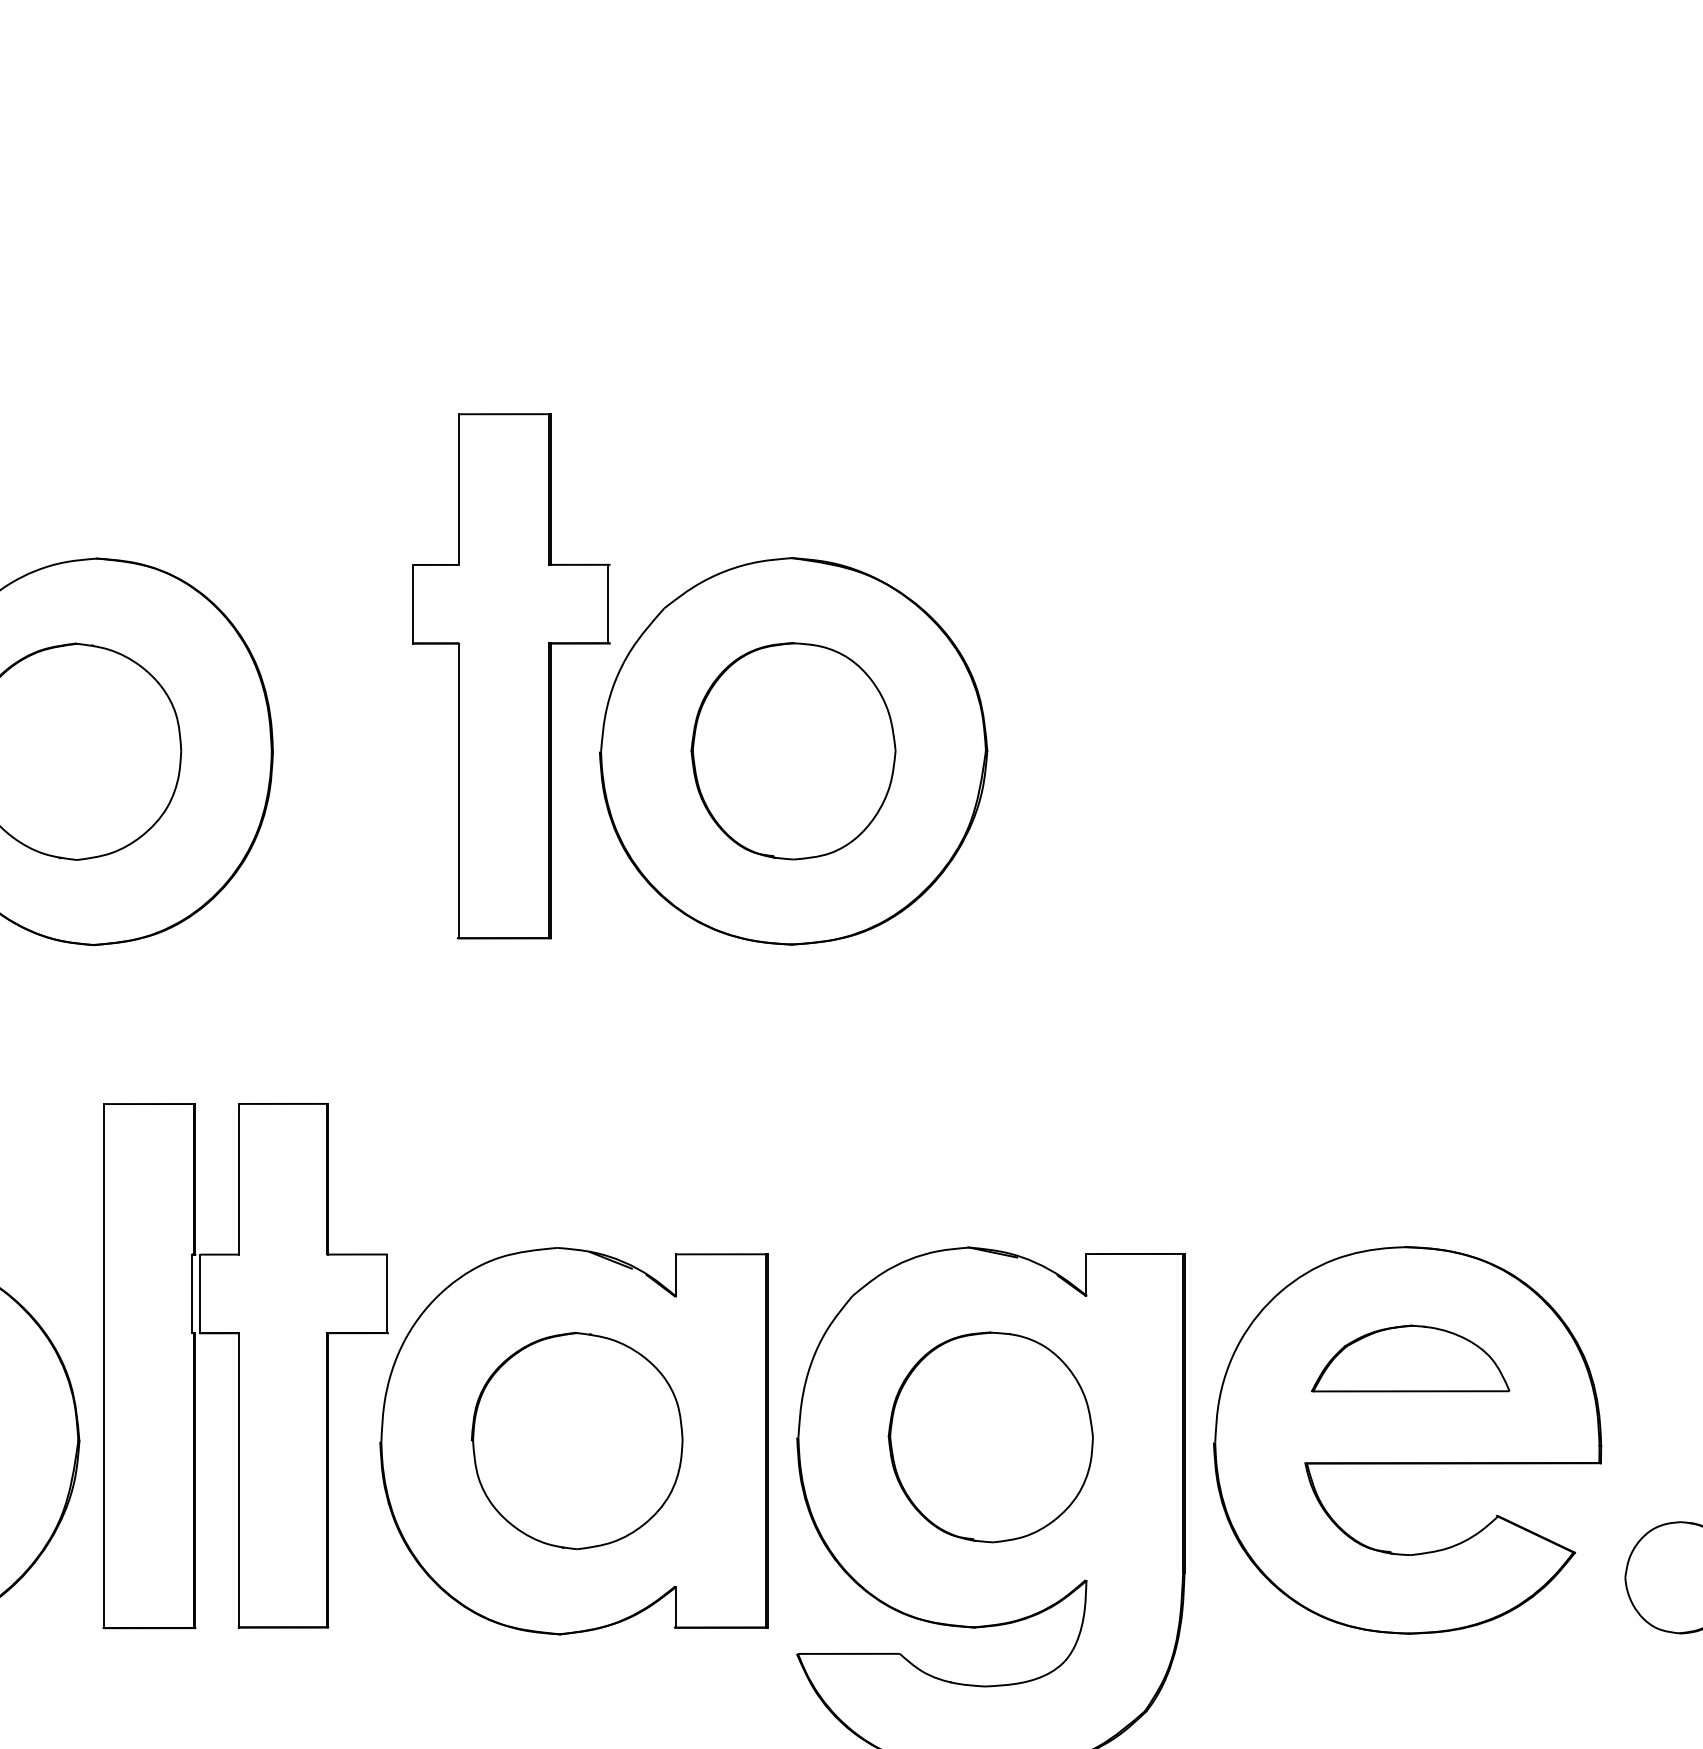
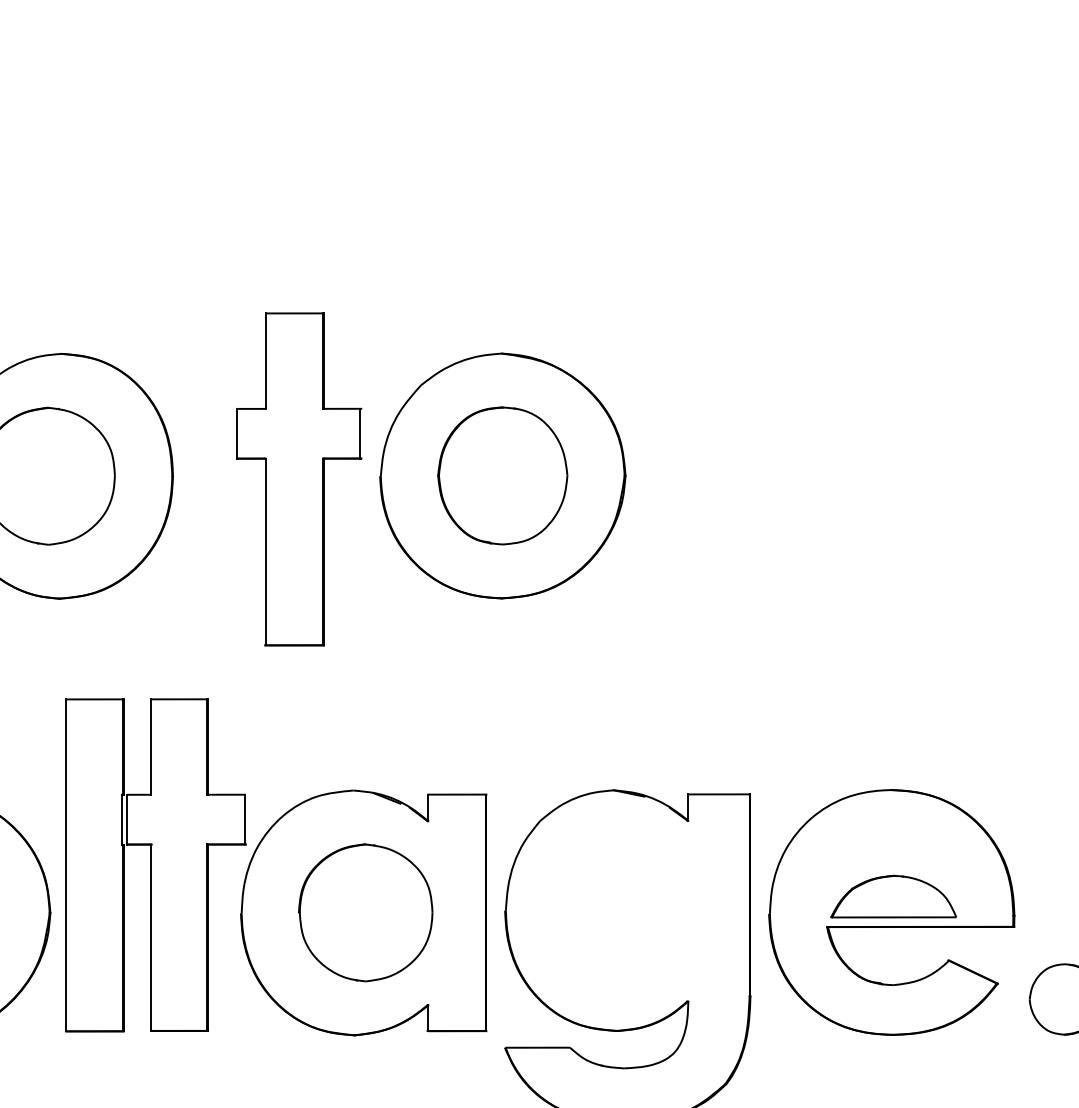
part: (512, 676) -> (299, 479), moved
part: (1410, 1358) -> (893, 896), moved
part: (990, 1437) -> (627, 910), removed

